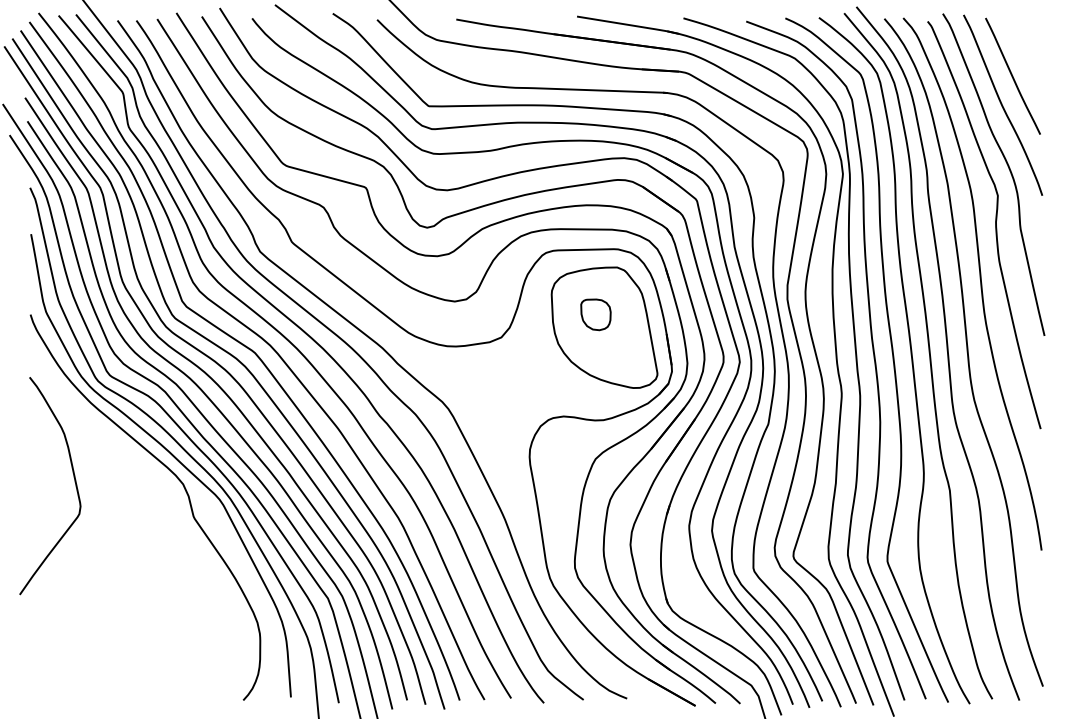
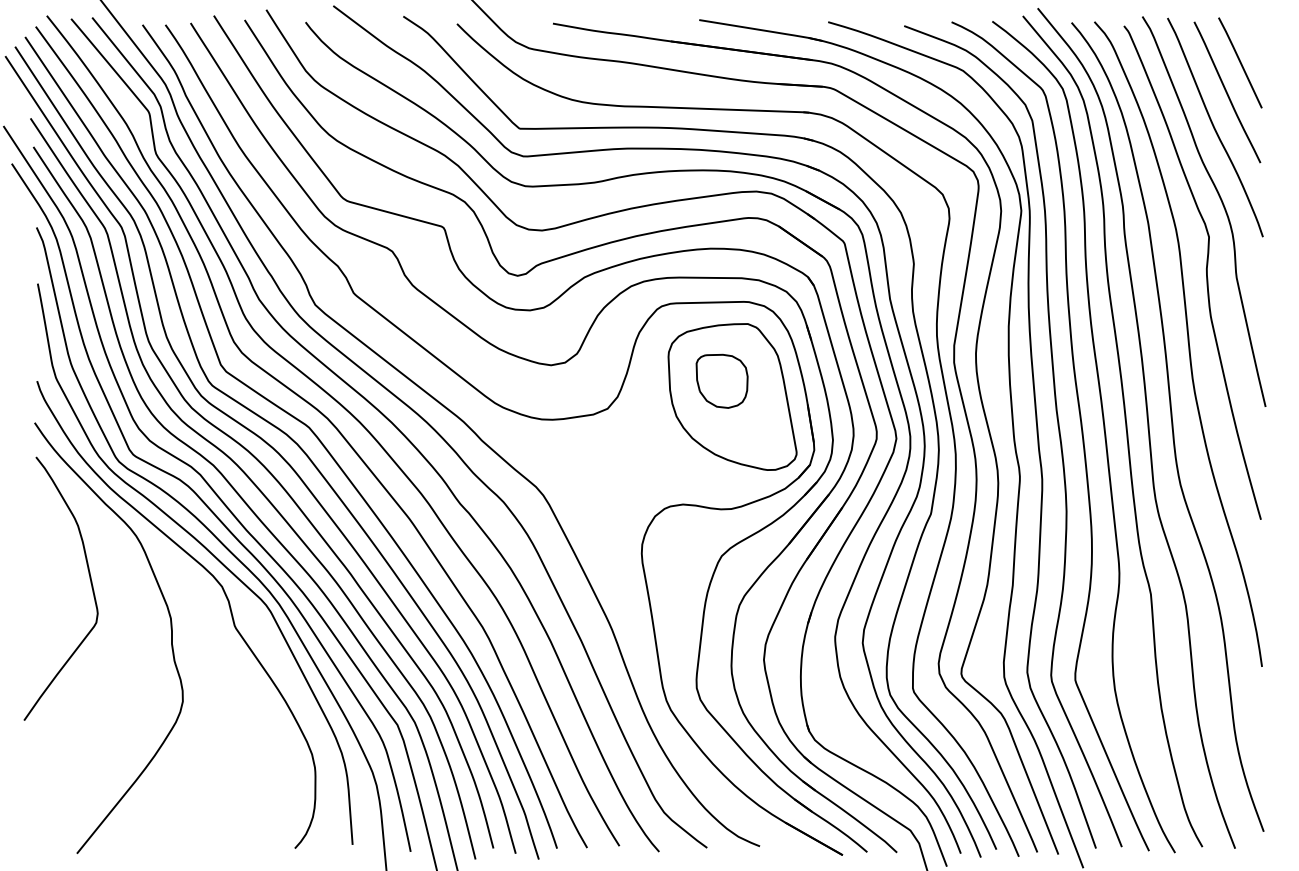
line: (1023, 51) -> (1240, 62), added
part: (595, 314) -> (721, 380), size x1.43
curve: (140, 520) -> (170, 630), added

